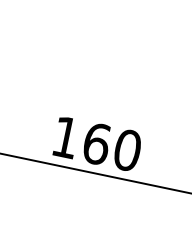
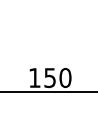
text: (97, 145) -> (50, 78), 160 -> 150

